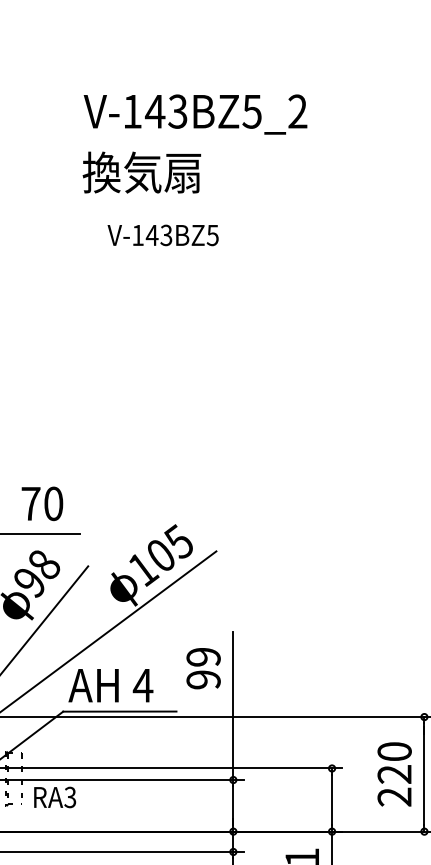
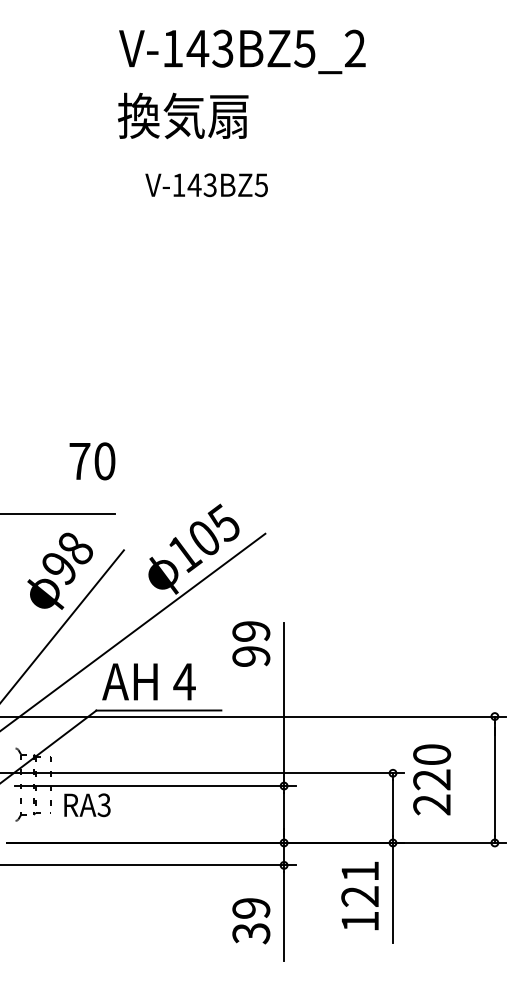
text: (42, 503) -> (92, 461), moved
text: (203, 668) -> (251, 643), moved
text: (395, 774) -> (432, 779), moved

